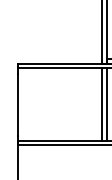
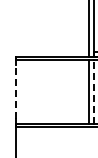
line: (17, 104) -> (15, 91), solid -> dashed
line: (106, 104) -> (93, 91), solid -> dashed

